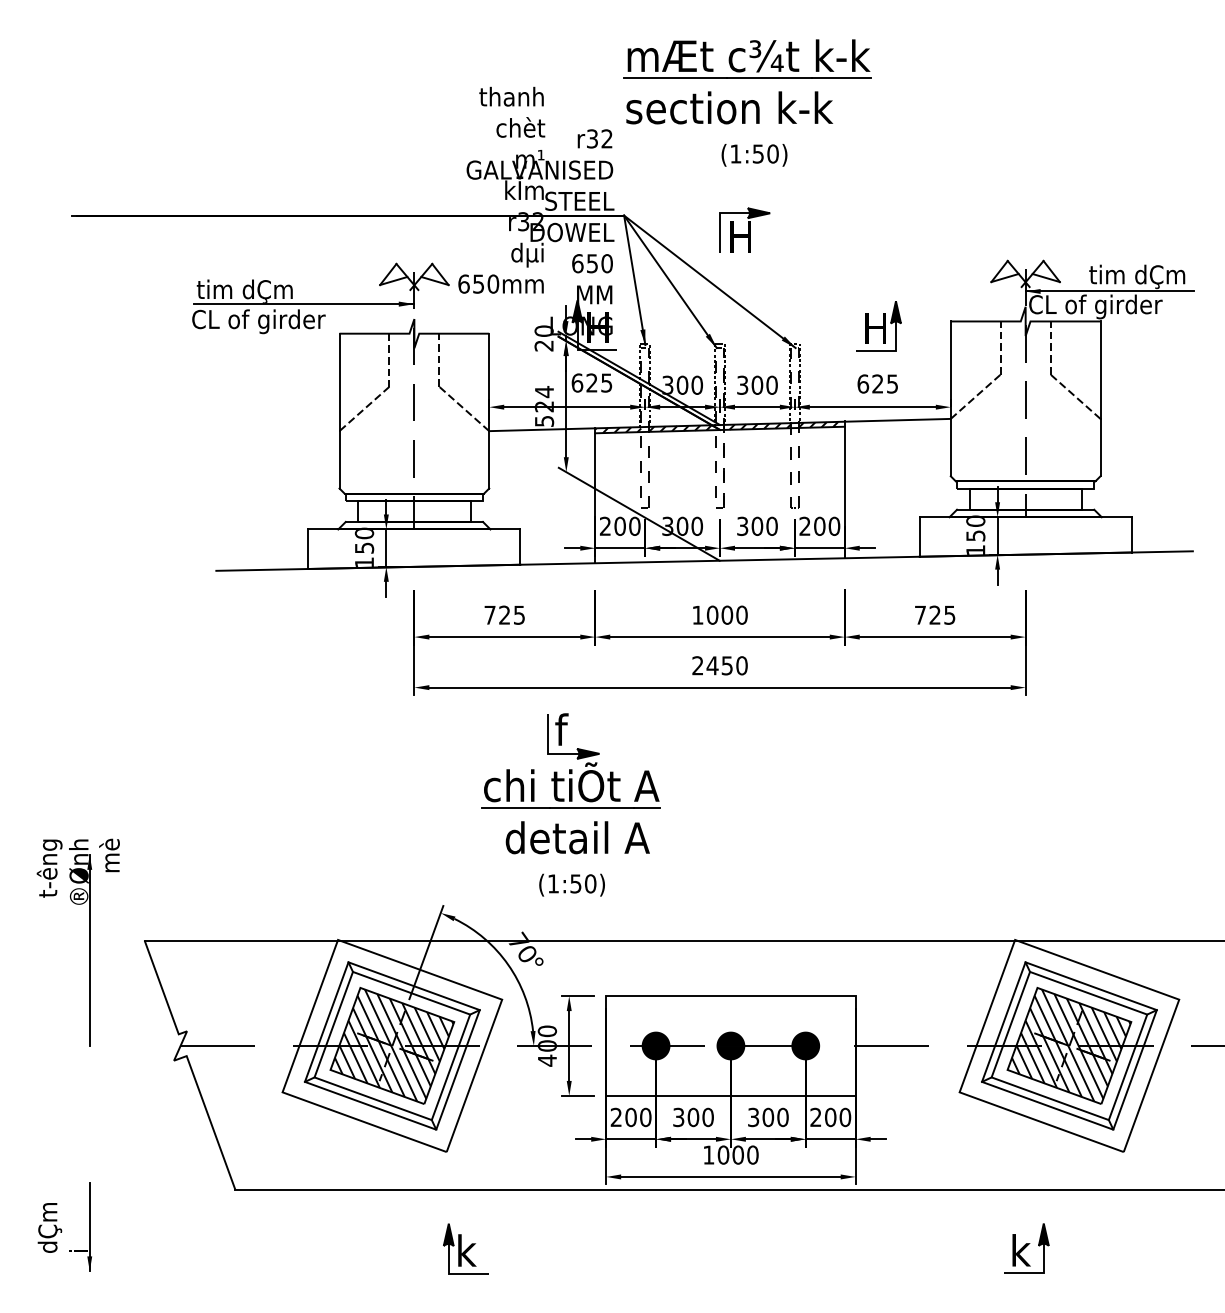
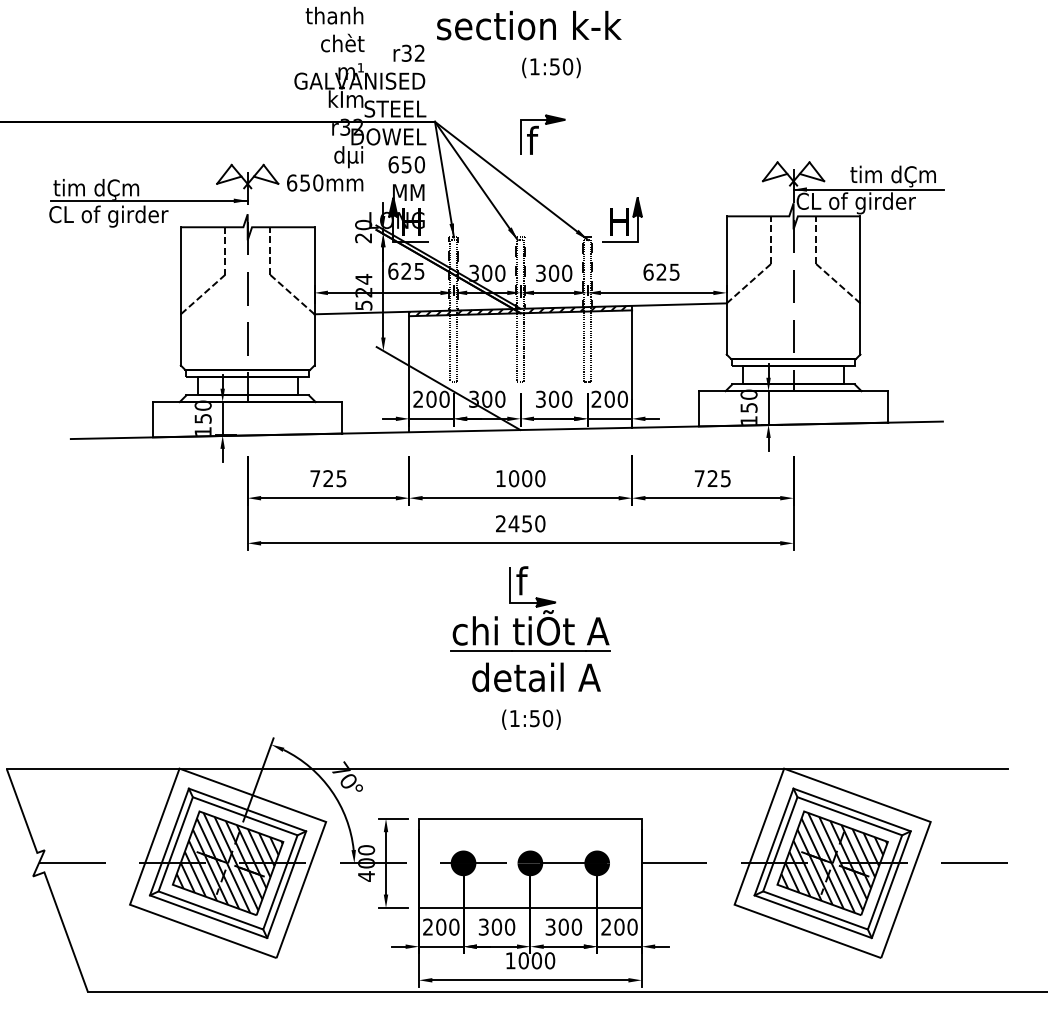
text: (738, 236) -> (537, 140), H -> f
part: (878, 326) -> (621, 219), moved
part: (570, 804) -> (530, 647), moved

